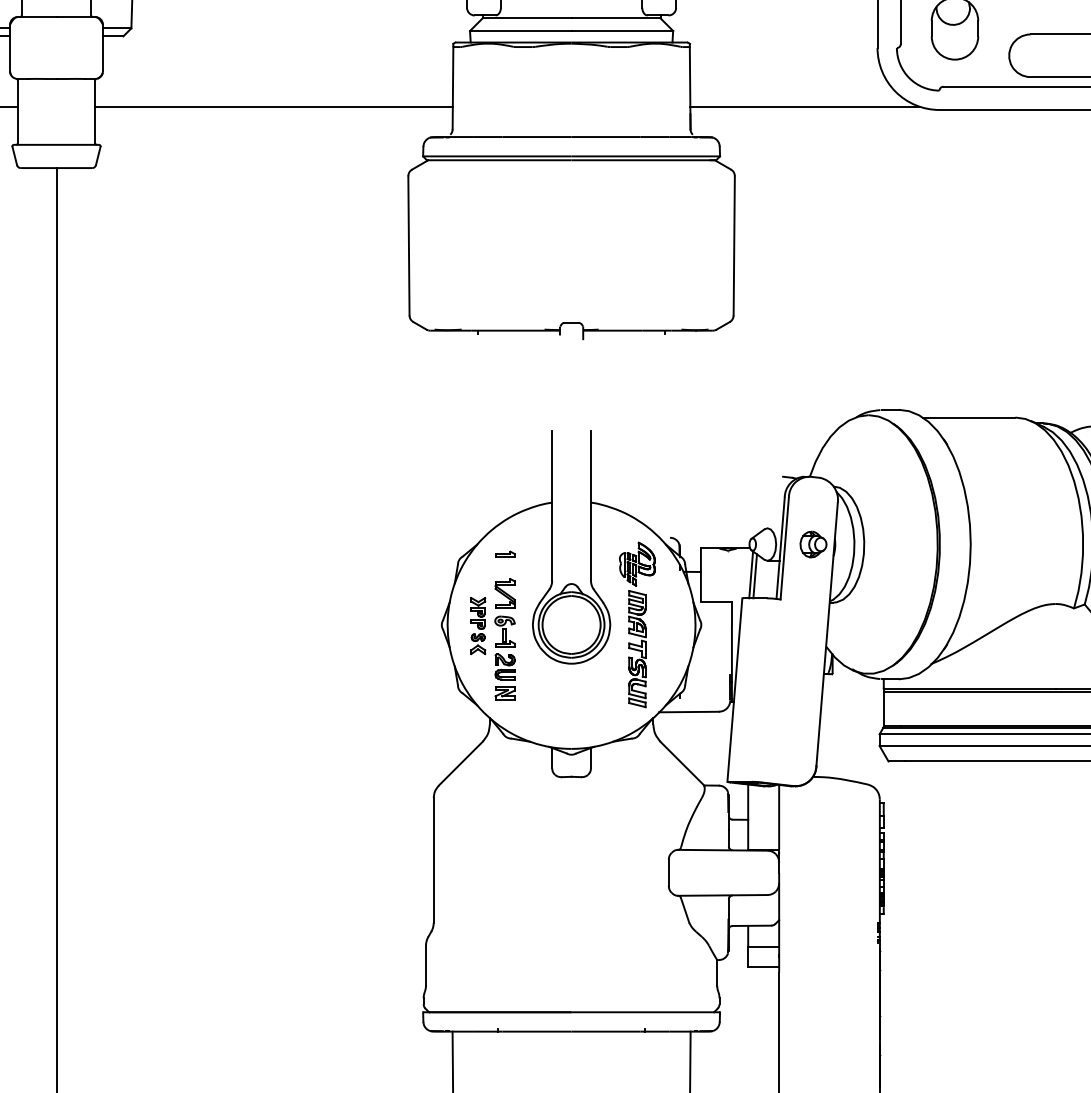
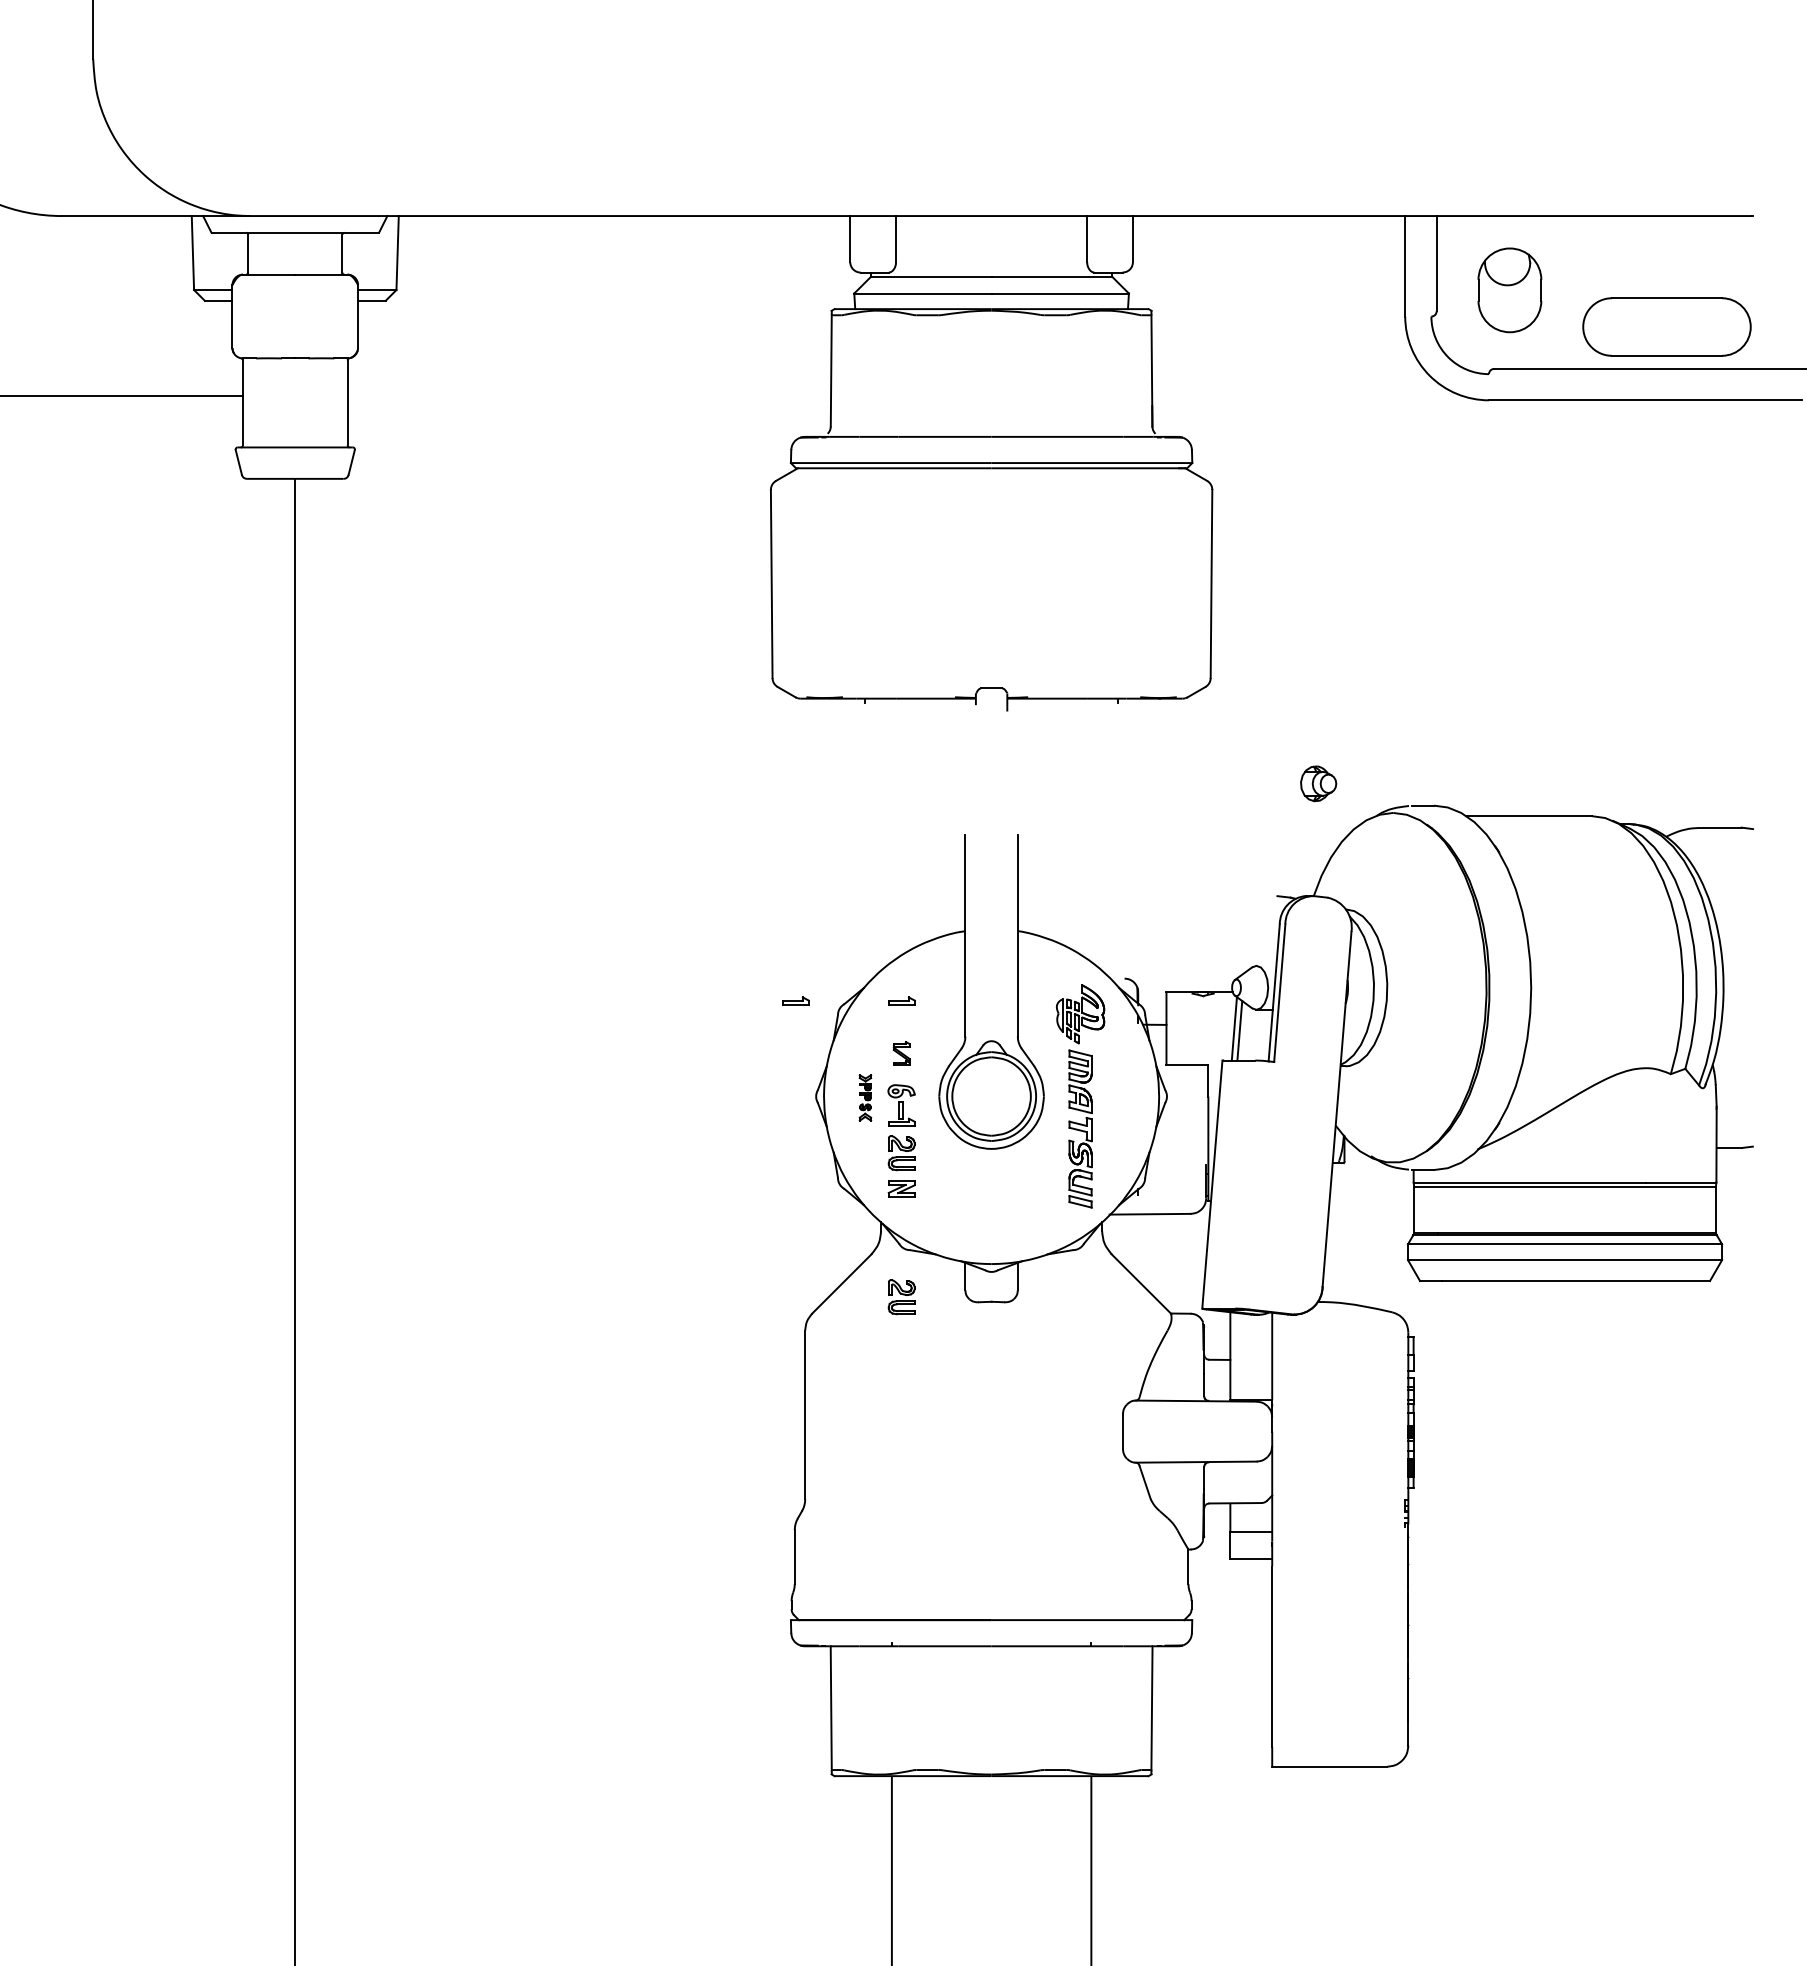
line: (274, 106) -> (589, 395), removed
line: (804, 106) -> (1306, 395), removed
part: (813, 544) -> (1318, 783), moved
part: (426, 553) -> (795, 1000), added
part: (504, 593) -> (901, 1053), size x0.6
part: (478, 625) -> (865, 1097), size x0.6
part: (504, 773) -> (901, 1297), added

